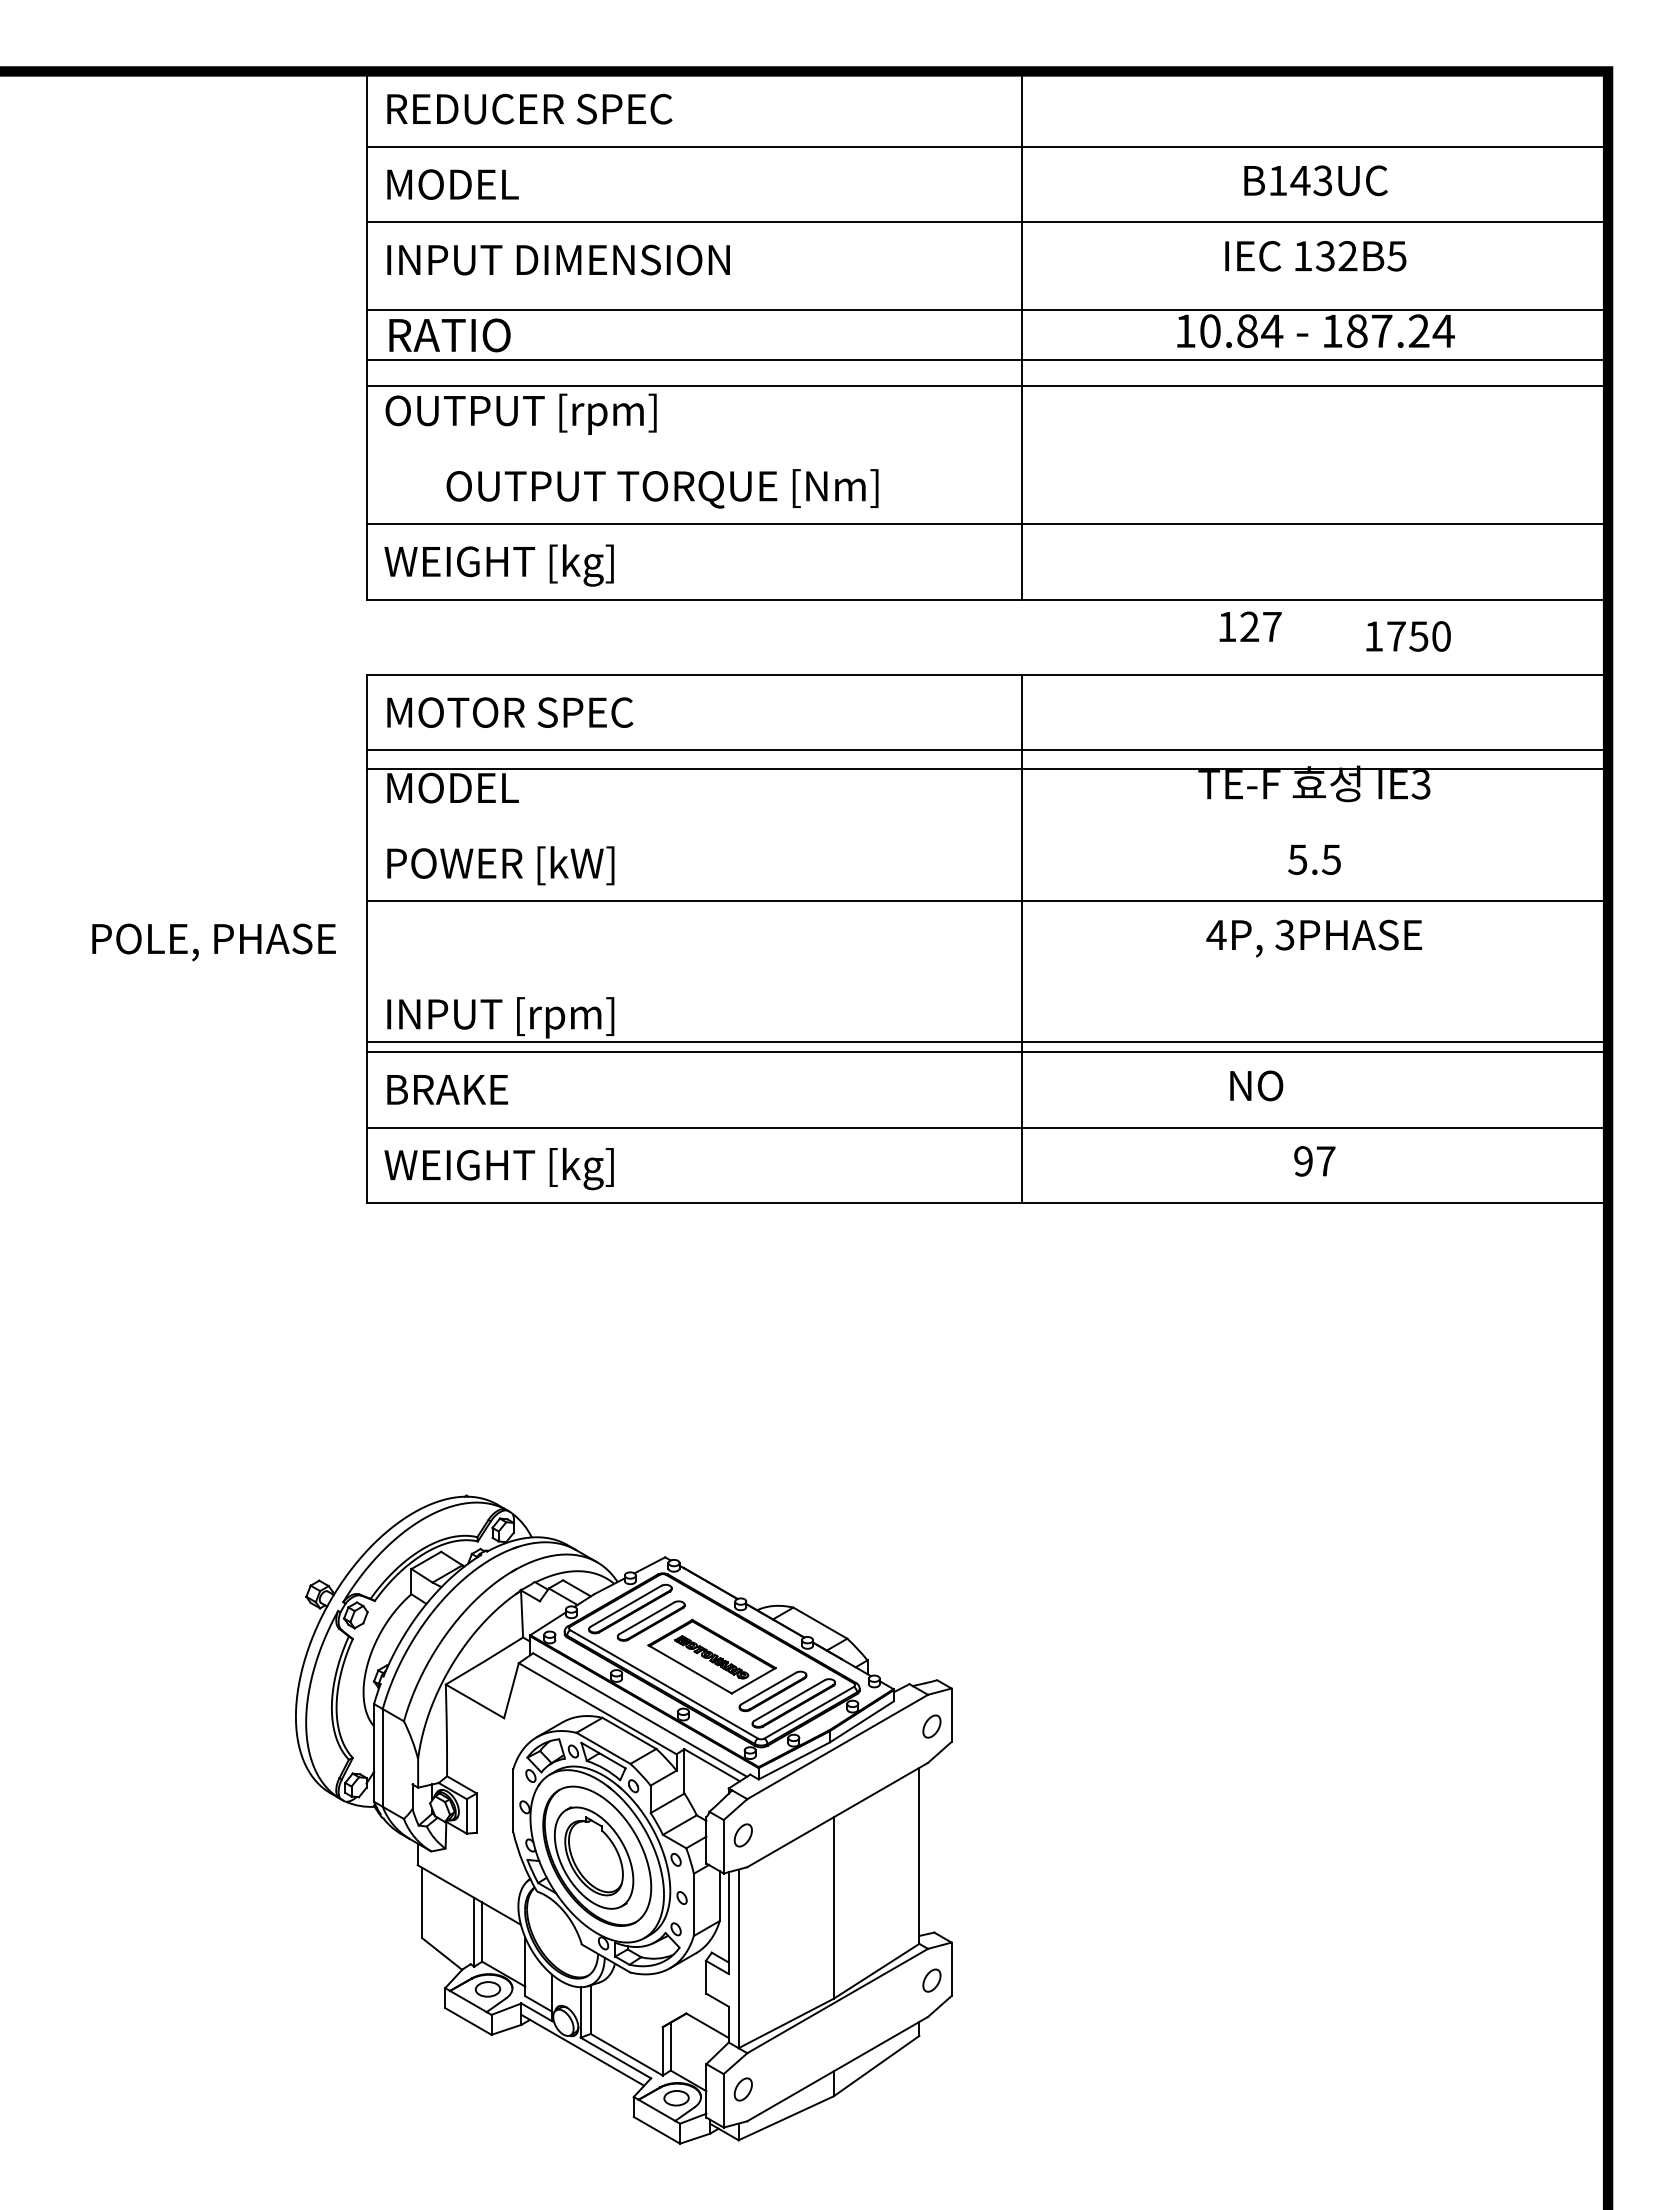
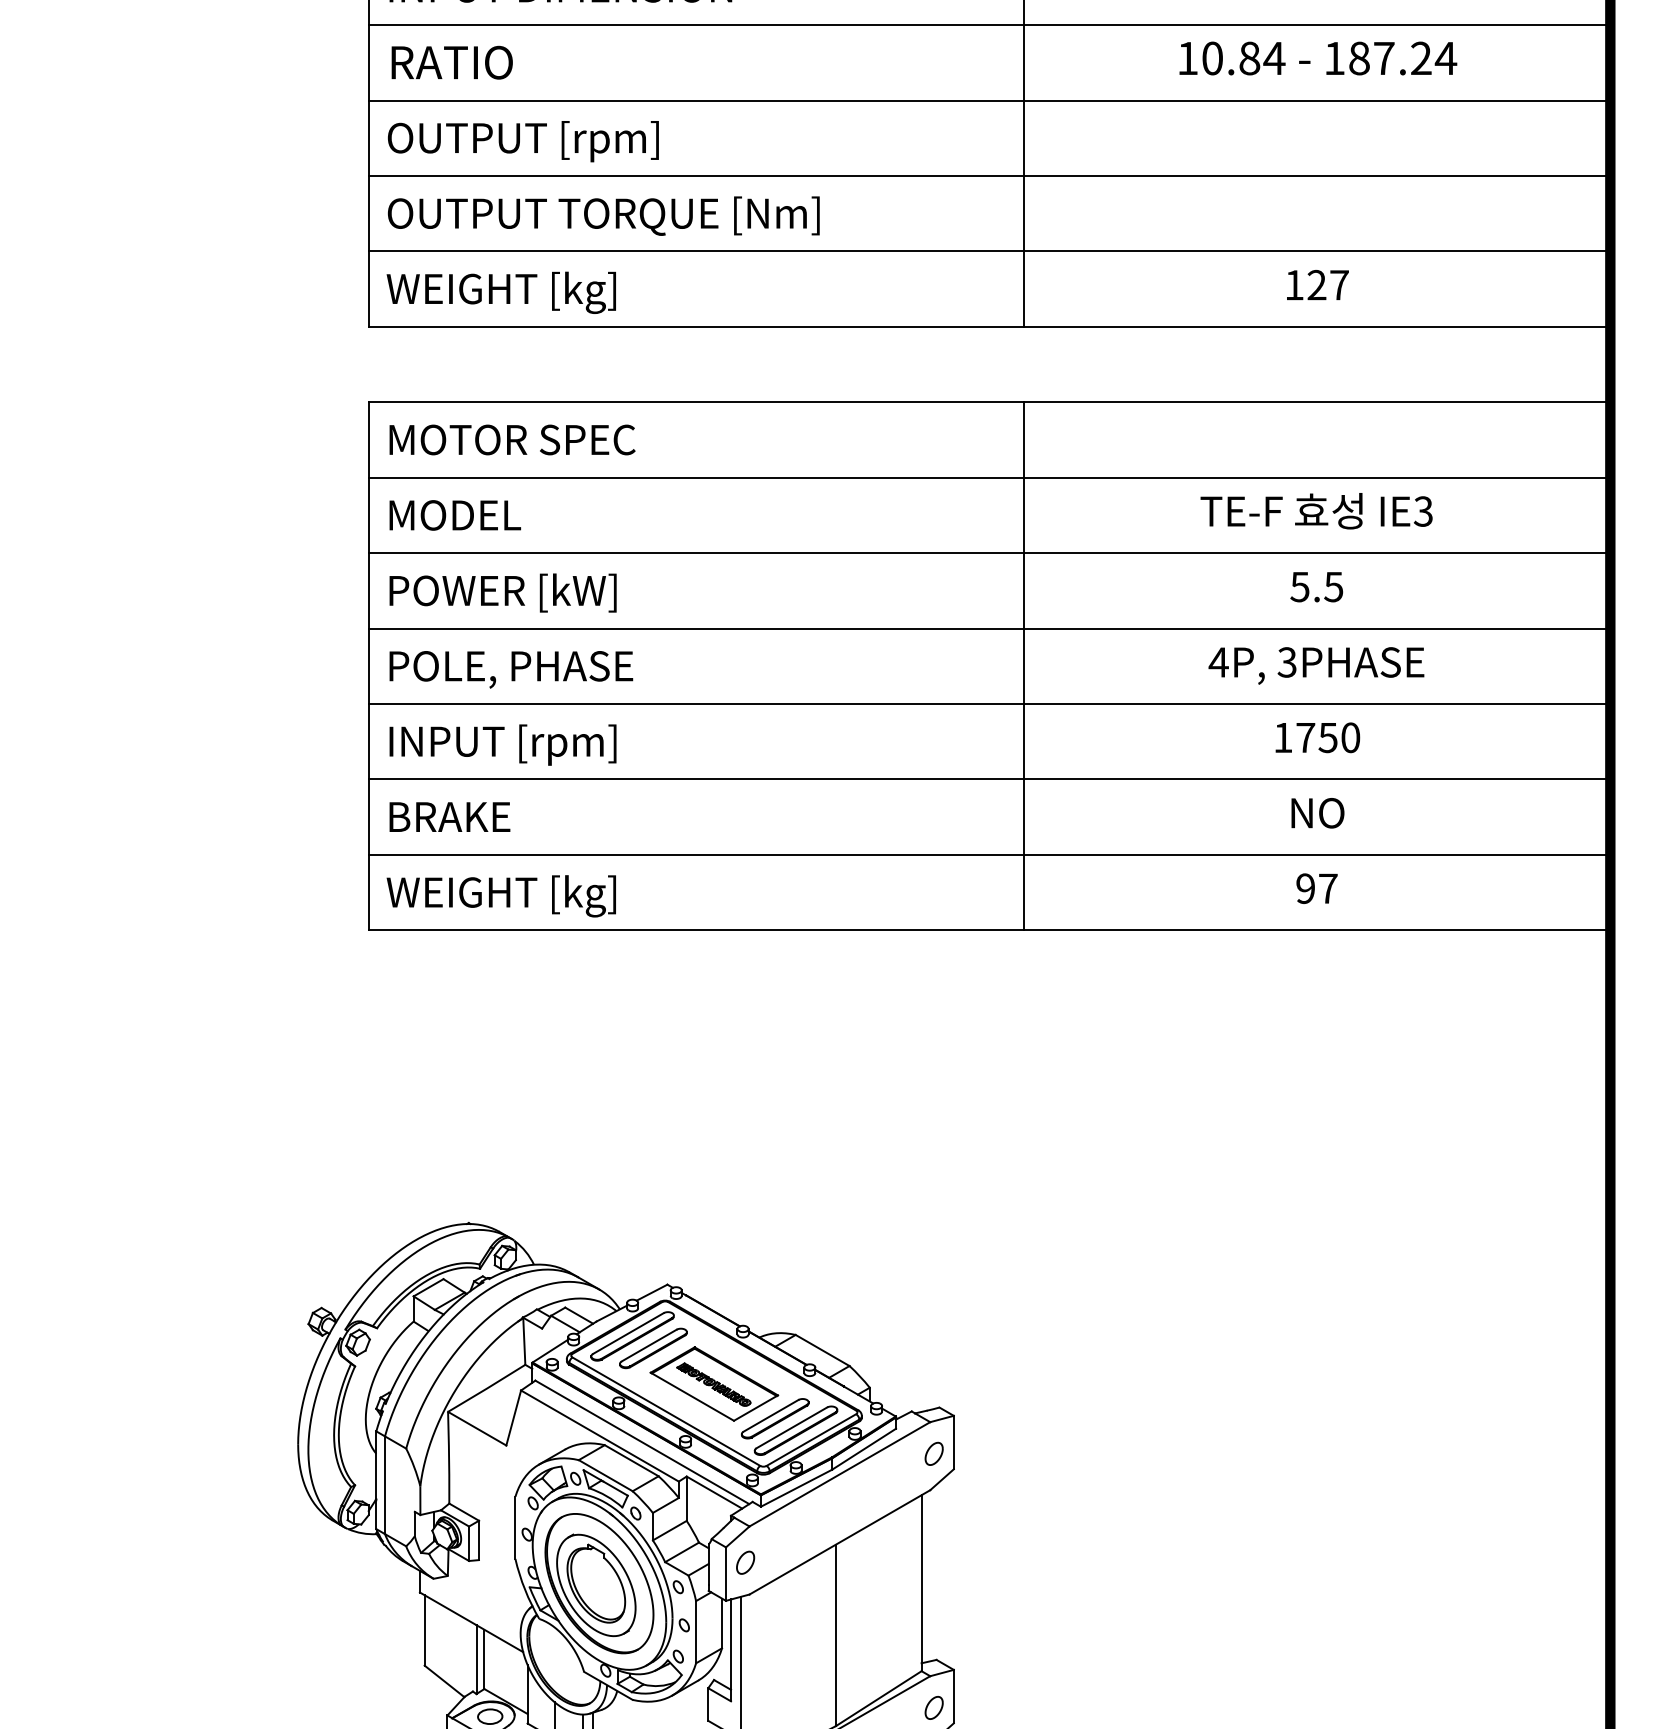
line: (987, 310) -> (989, 100), moved
line: (987, 359) -> (989, 24), moved
line: (987, 385) -> (989, 175), moved
text: (662, 488) -> (603, 215), moved
text: (1250, 626) -> (1317, 284), moved
text: (1408, 636) -> (1317, 737), moved
line: (987, 768) -> (989, 552), moved
text: (213, 942) -> (510, 669), moved
line: (987, 1041) -> (989, 703), moved
text: (1256, 1085) -> (1317, 812), moved

